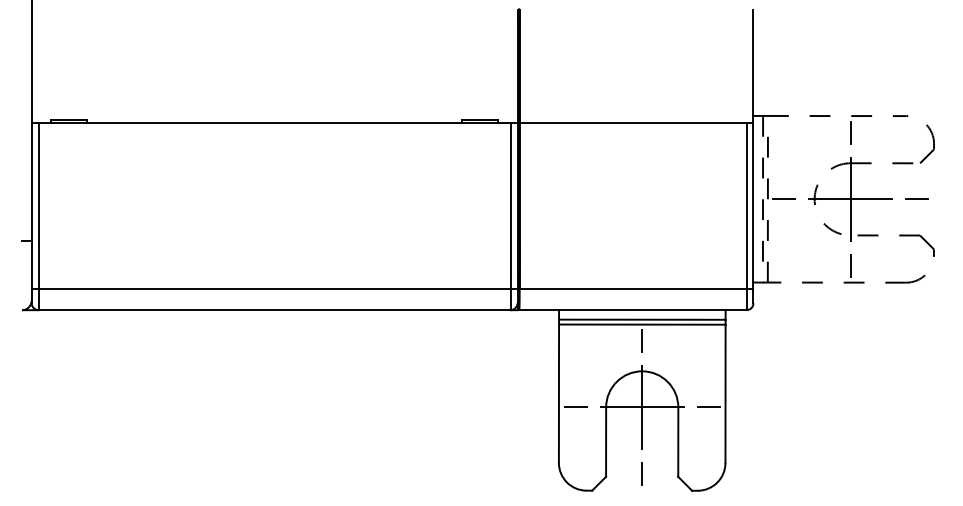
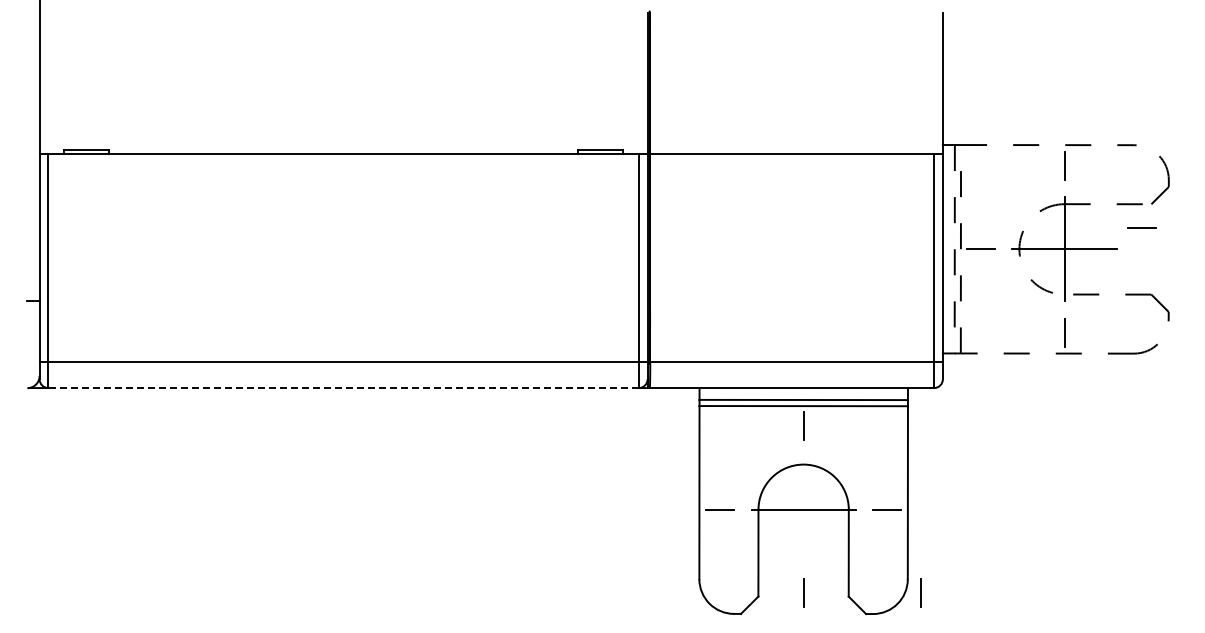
line: (917, 198) -> (1141, 227), moved
line: (274, 310) -> (343, 388), solid -> dashed
line: (642, 407) -> (803, 509), removed
line: (735, 473) -> (920, 592), added

